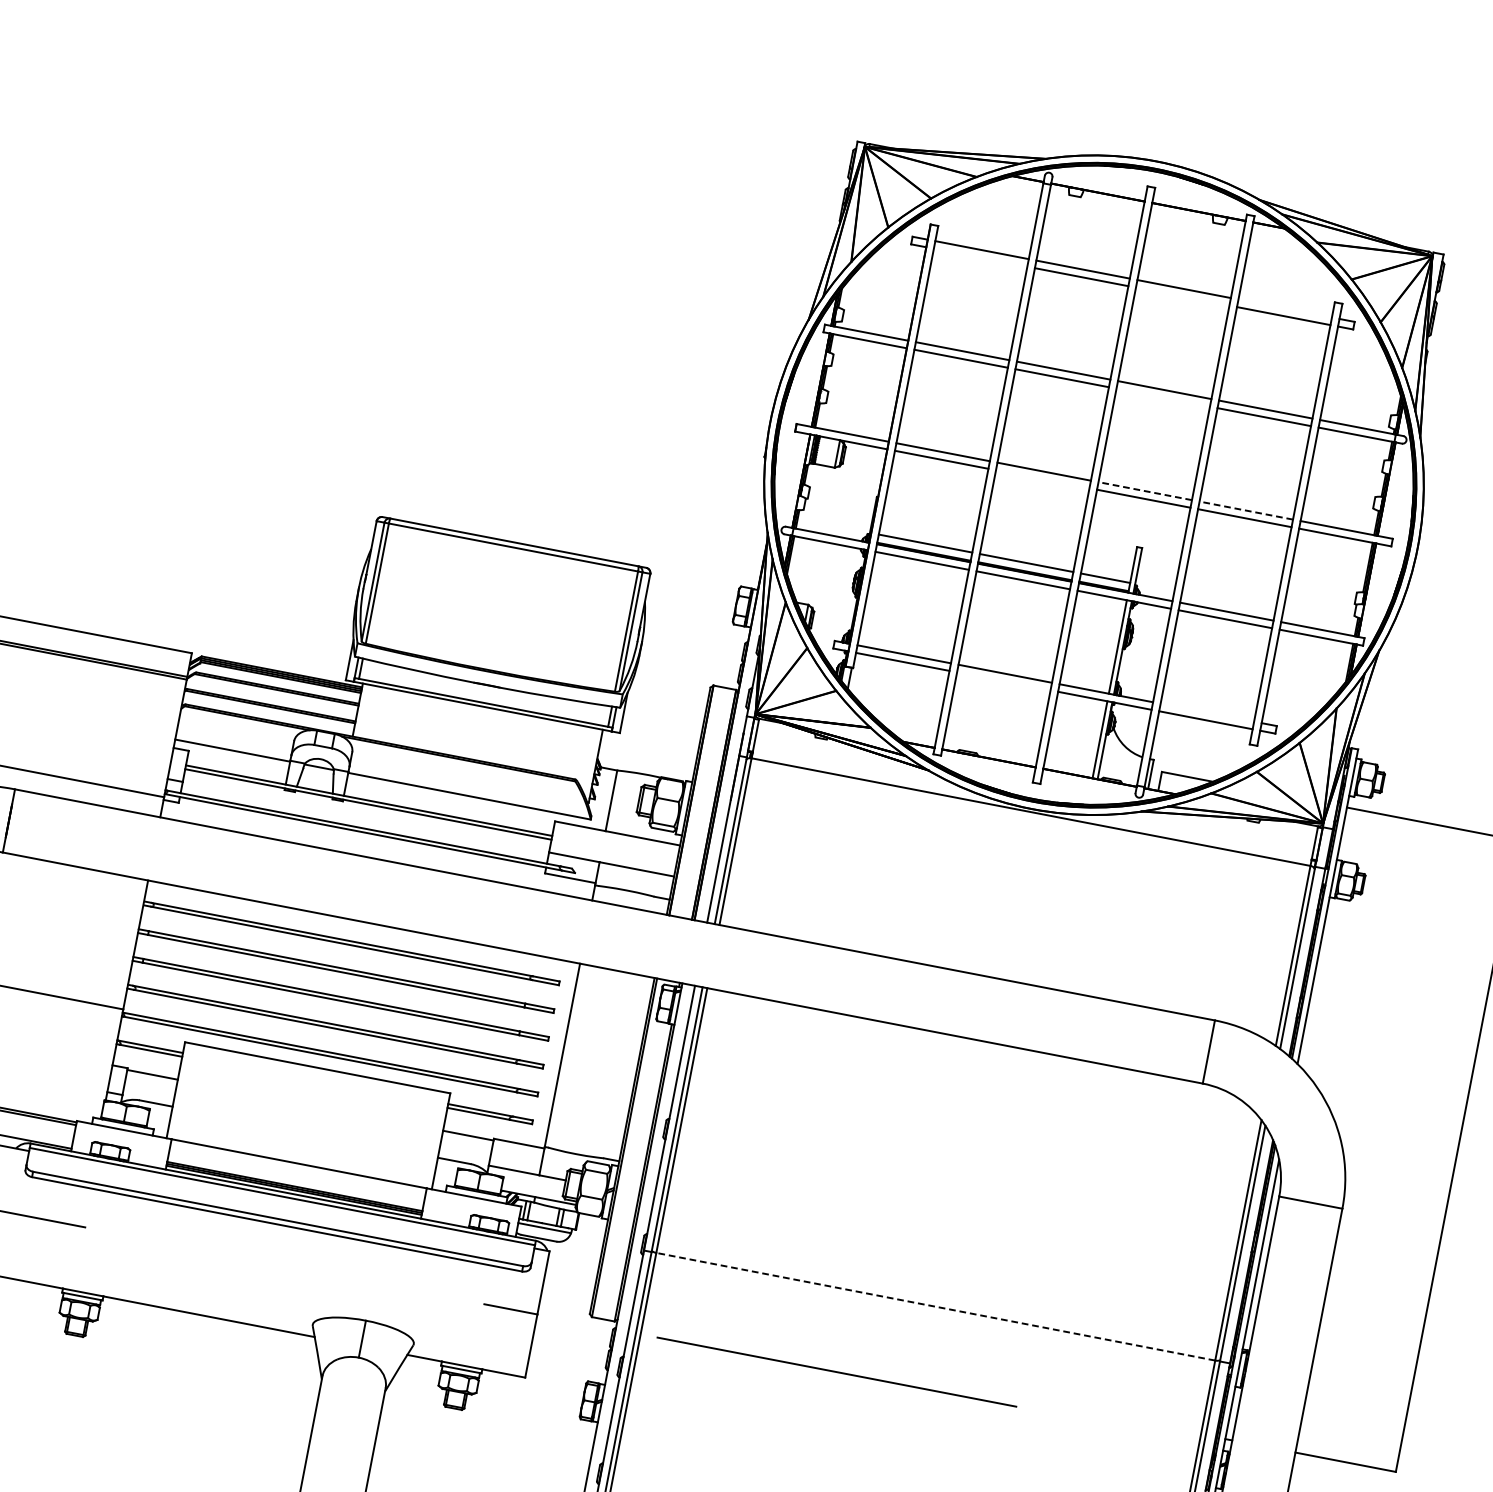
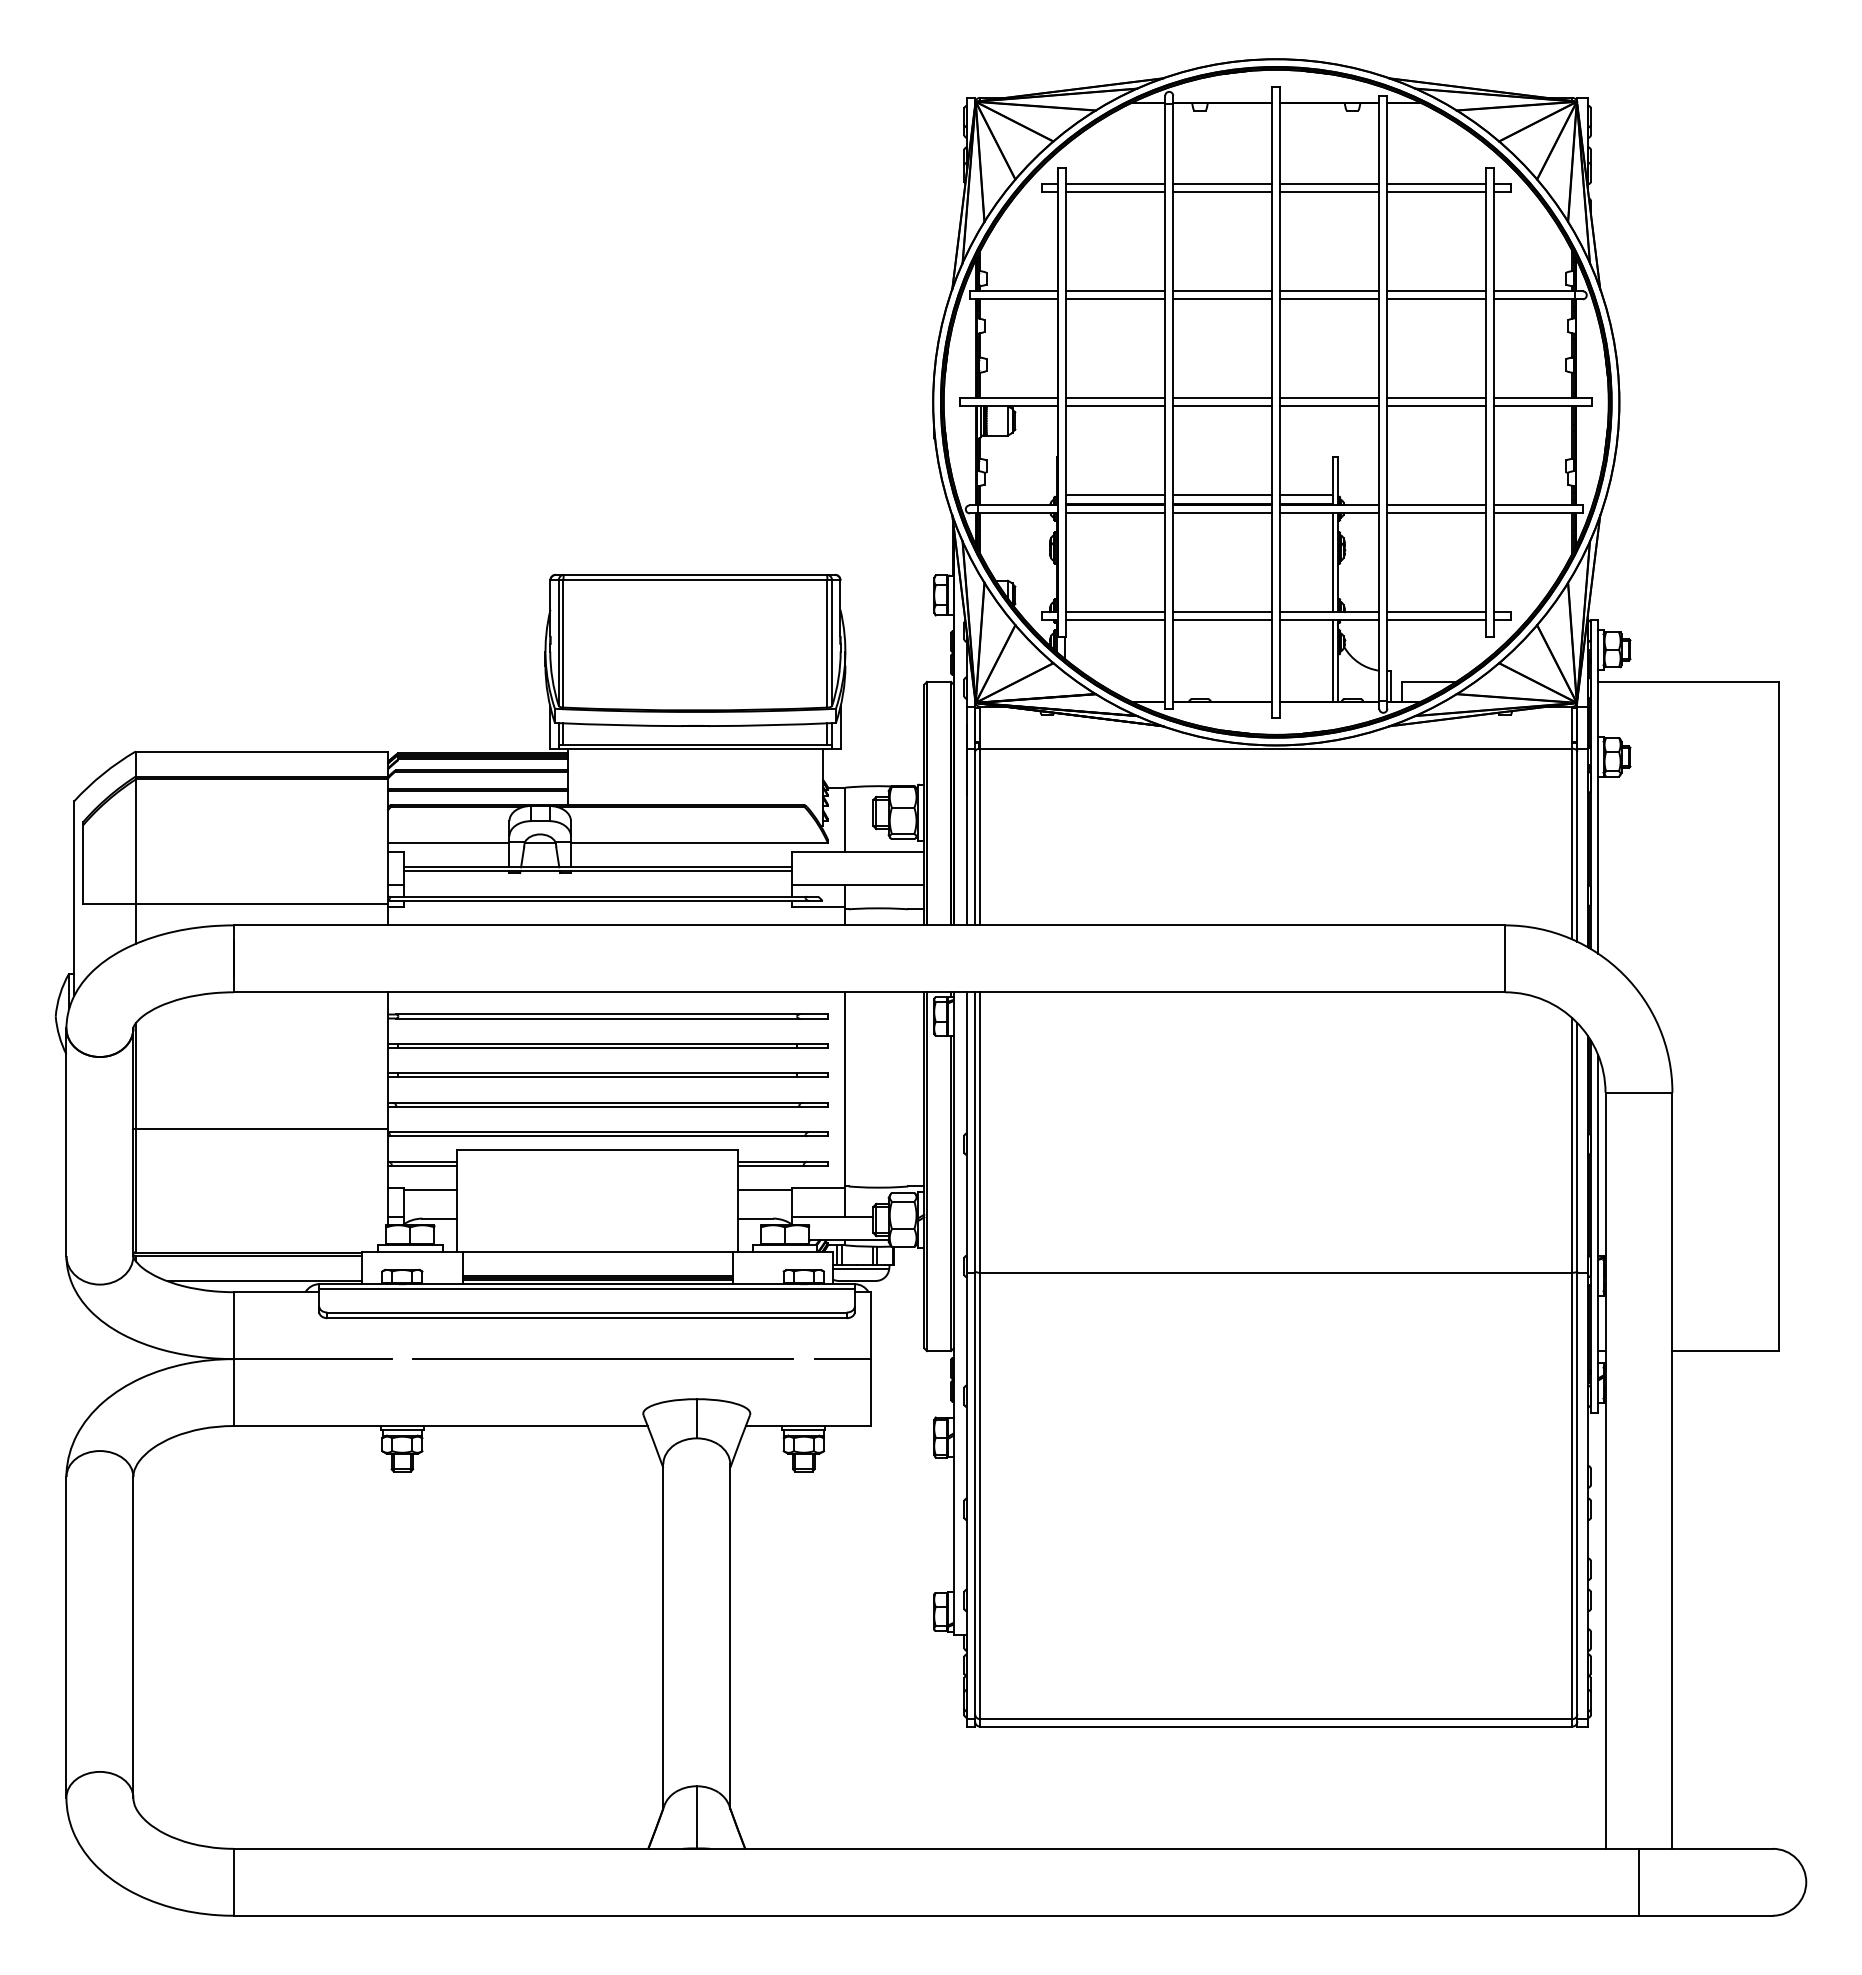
line: (980, 257) -> (1115, 192), added
line: (1182, 296) -> (1329, 192), added
line: (1284, 308) -> (1436, 184), added
line: (1162, 397) -> (1329, 299), added
line: (1042, 479) -> (1222, 406), added
line: (1144, 491) -> (1329, 398), dashed -> solid
line: (1245, 510) -> (1436, 398), dashed -> solid
line: (1003, 681) -> (1222, 620), added
line: (1207, 712) -> (1436, 612), added
line: (935, 1306) -> (1275, 1272), dashed -> solid
line: (836, 1371) -> (602, 1358), moved

